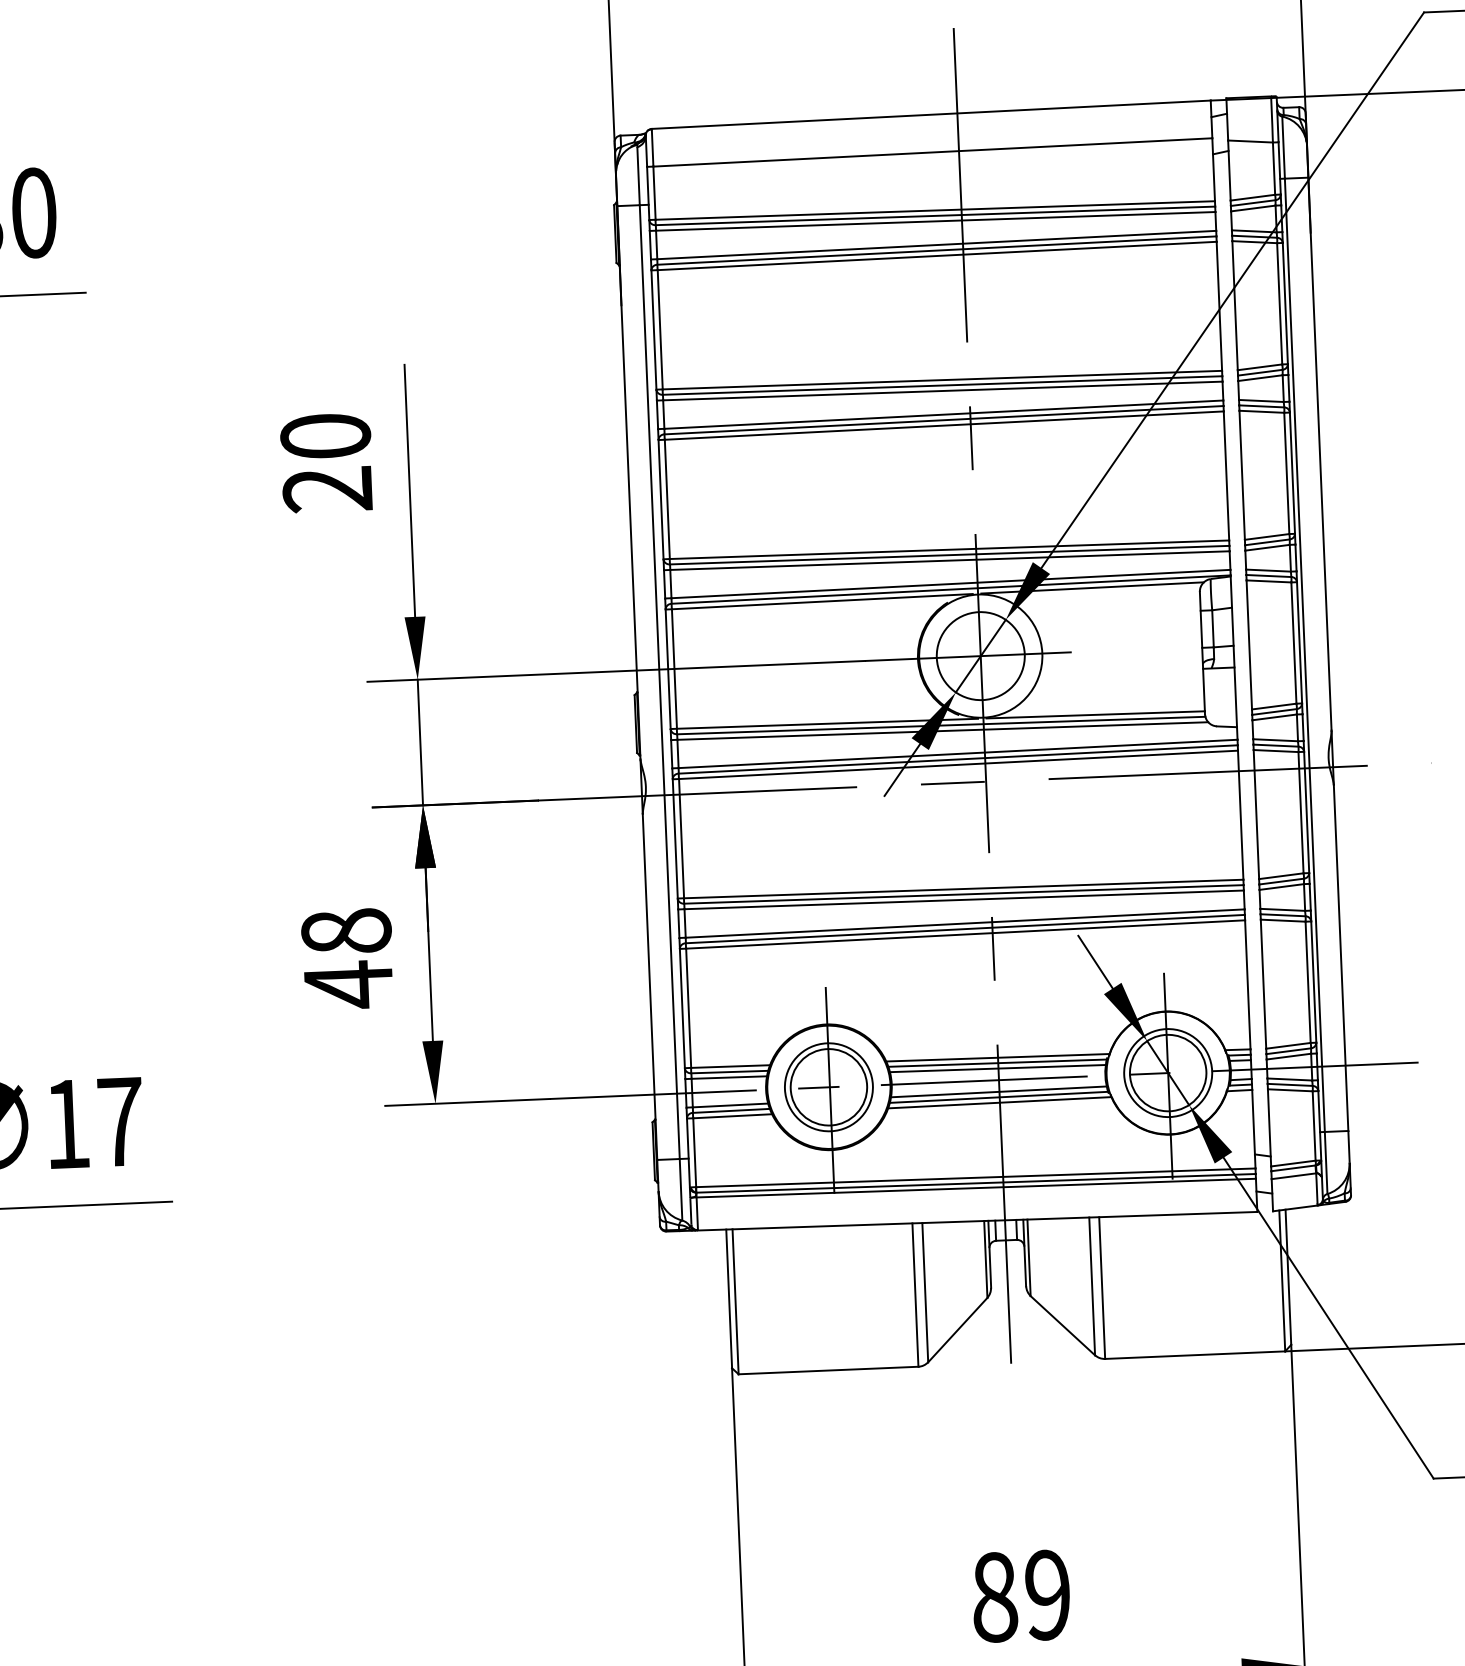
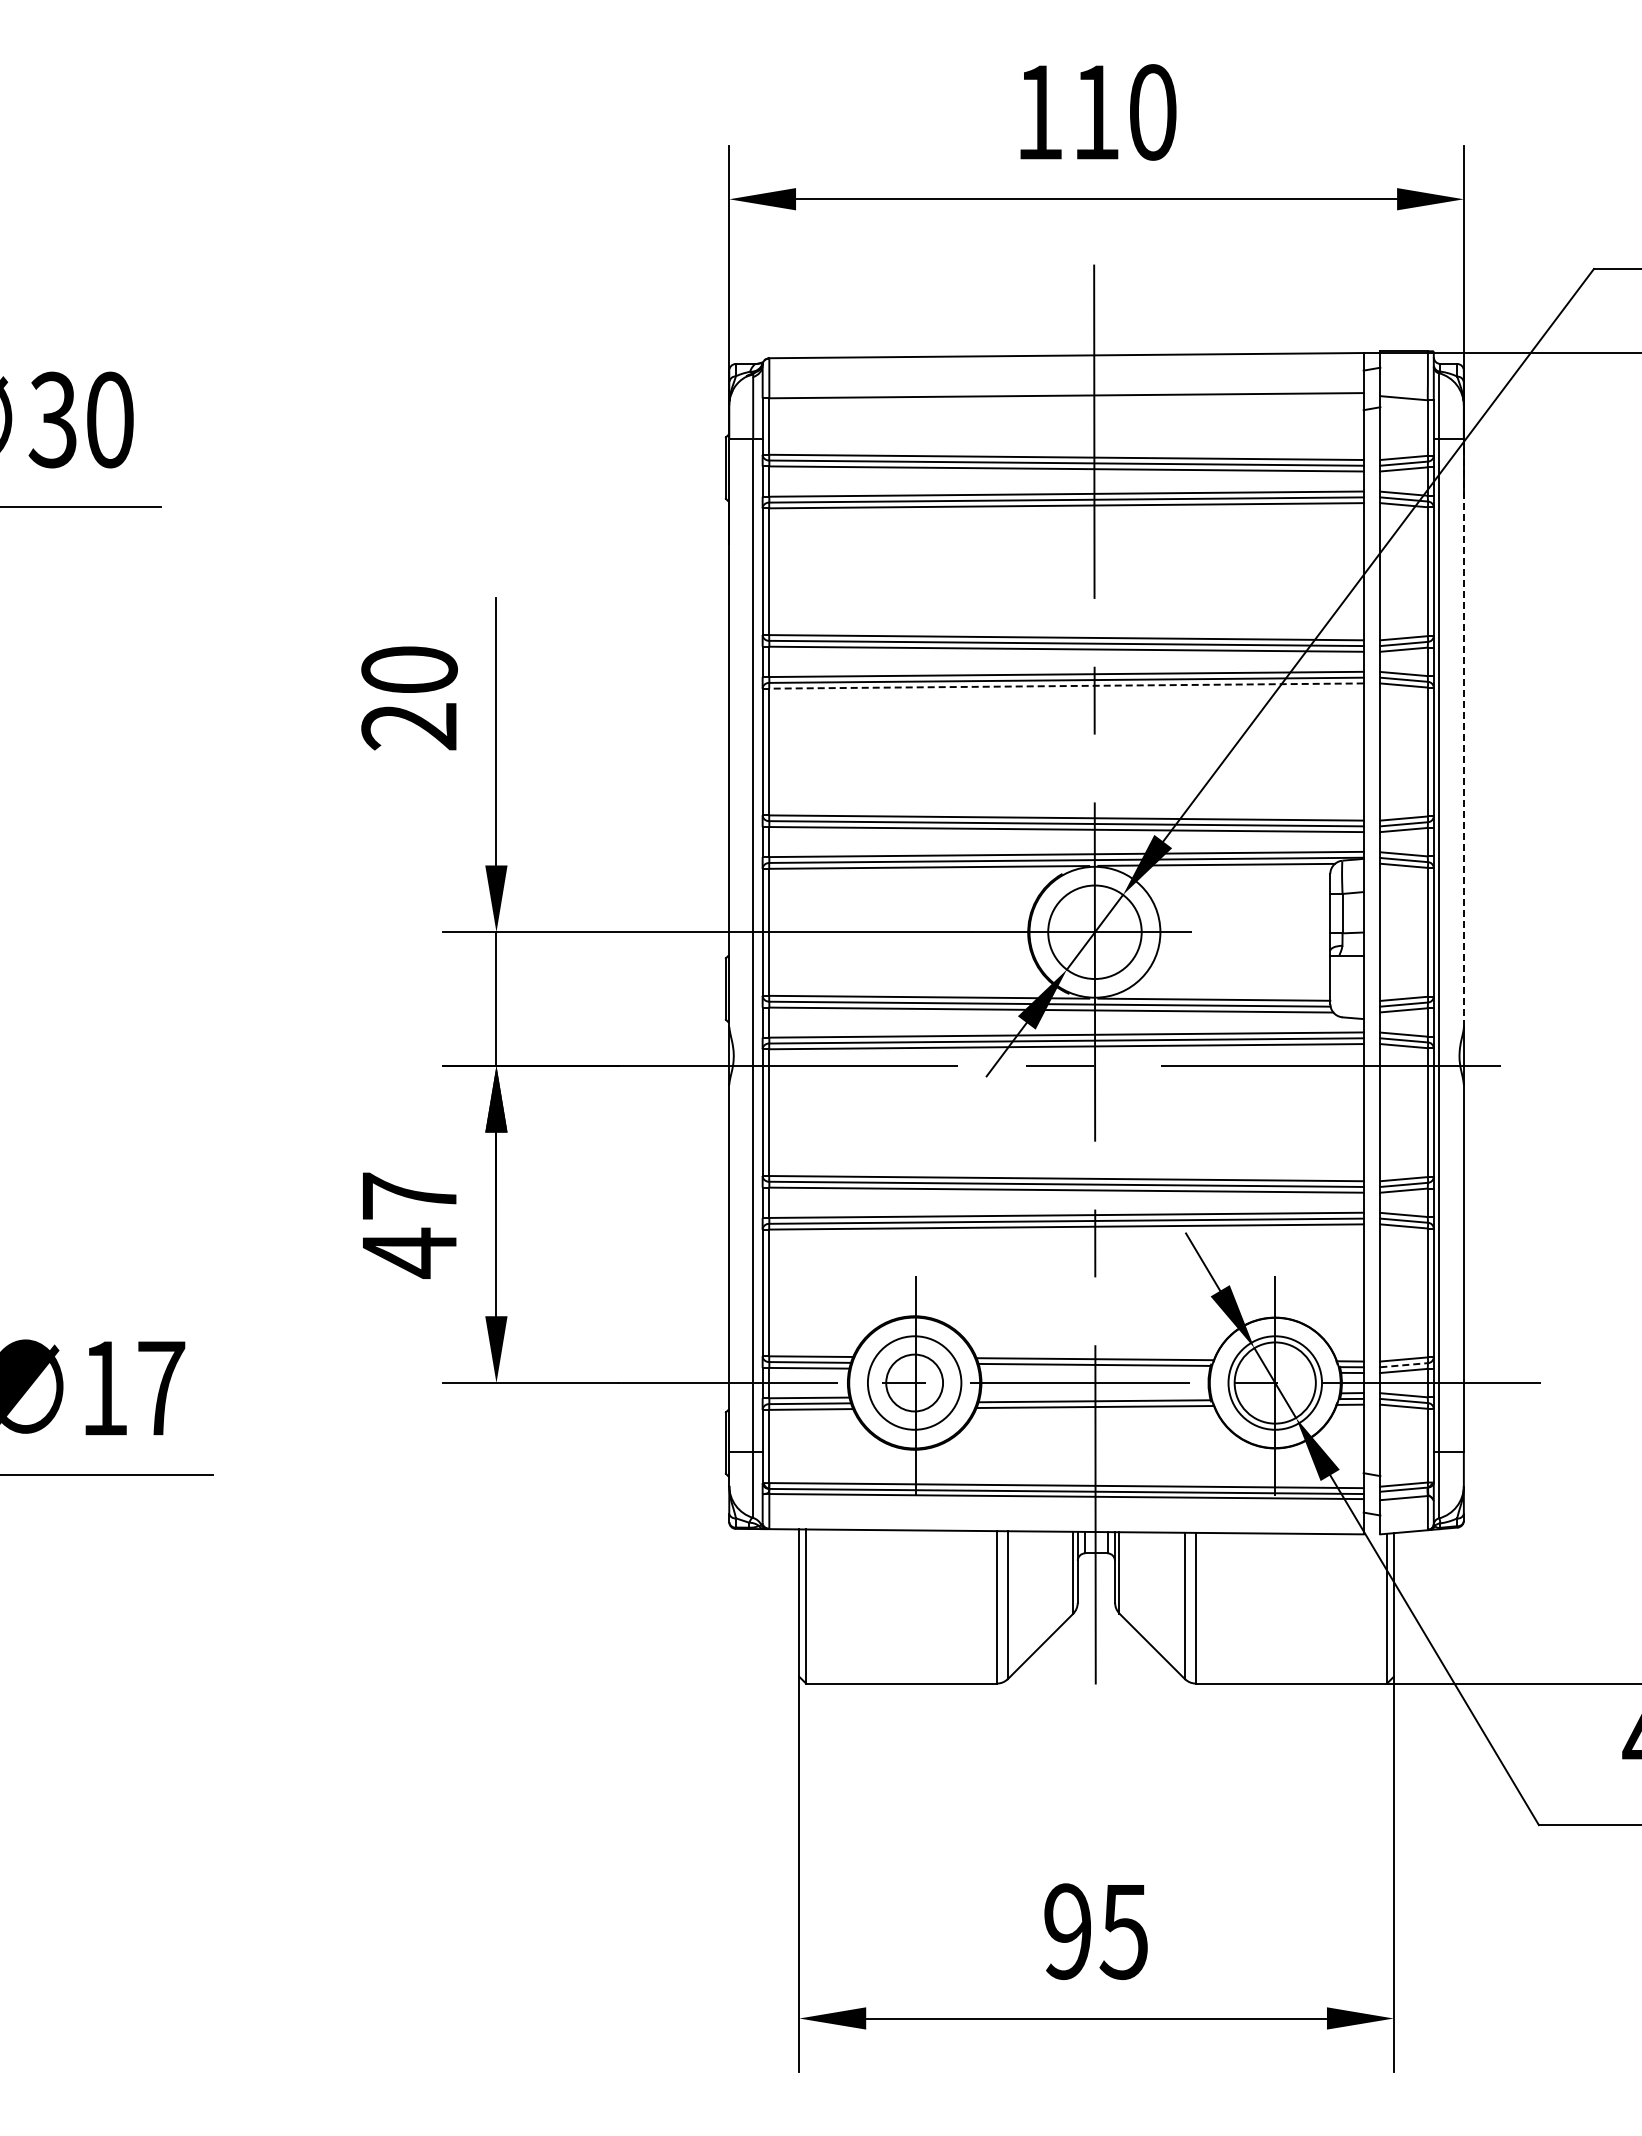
line: (944, 426) -> (1066, 686), solid -> dashed
line: (1319, 454) -> (1463, 733), solid -> dashed
text: (346, 930) -> (409, 1195), 48 -> 47
line: (1289, 1051) -> (1404, 1365), solid -> dashed
line: (997, 1068) -> (1094, 1370), removed
circle: (828, 1086) -> (914, 1382), size x0.7
line: (998, 1091) -> (1094, 1395), removed
text: (1020, 1596) -> (1095, 1931), 89 -> 95

